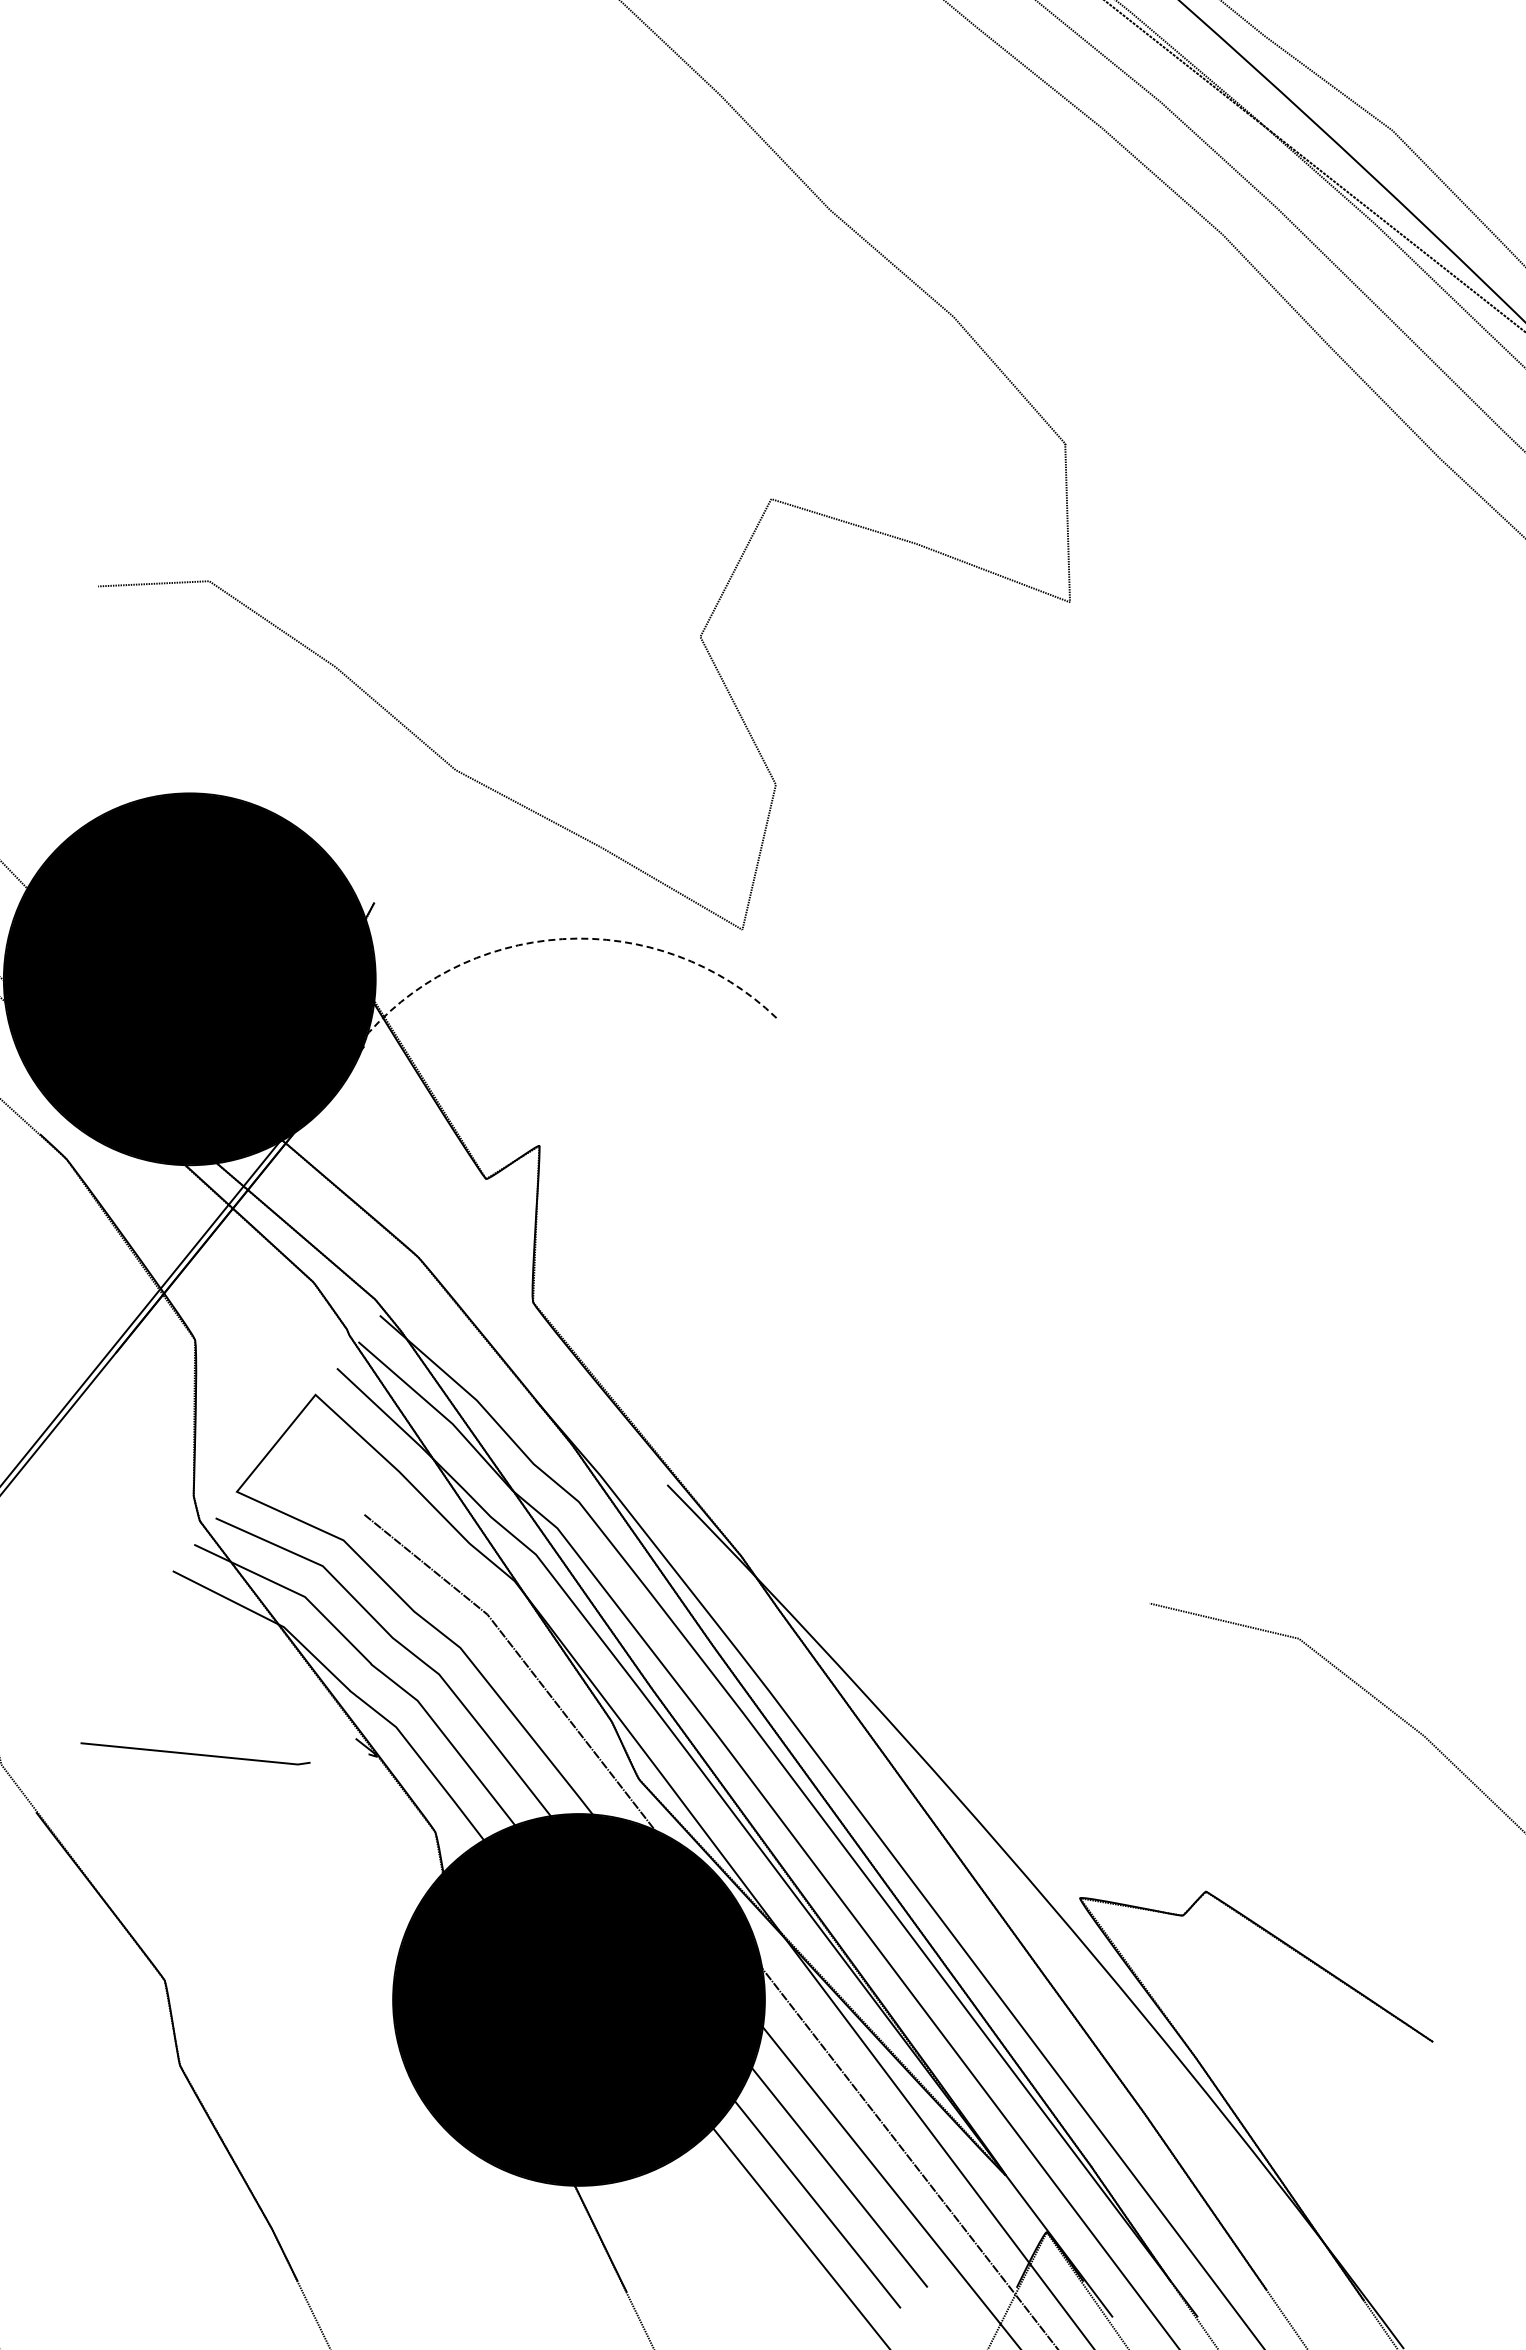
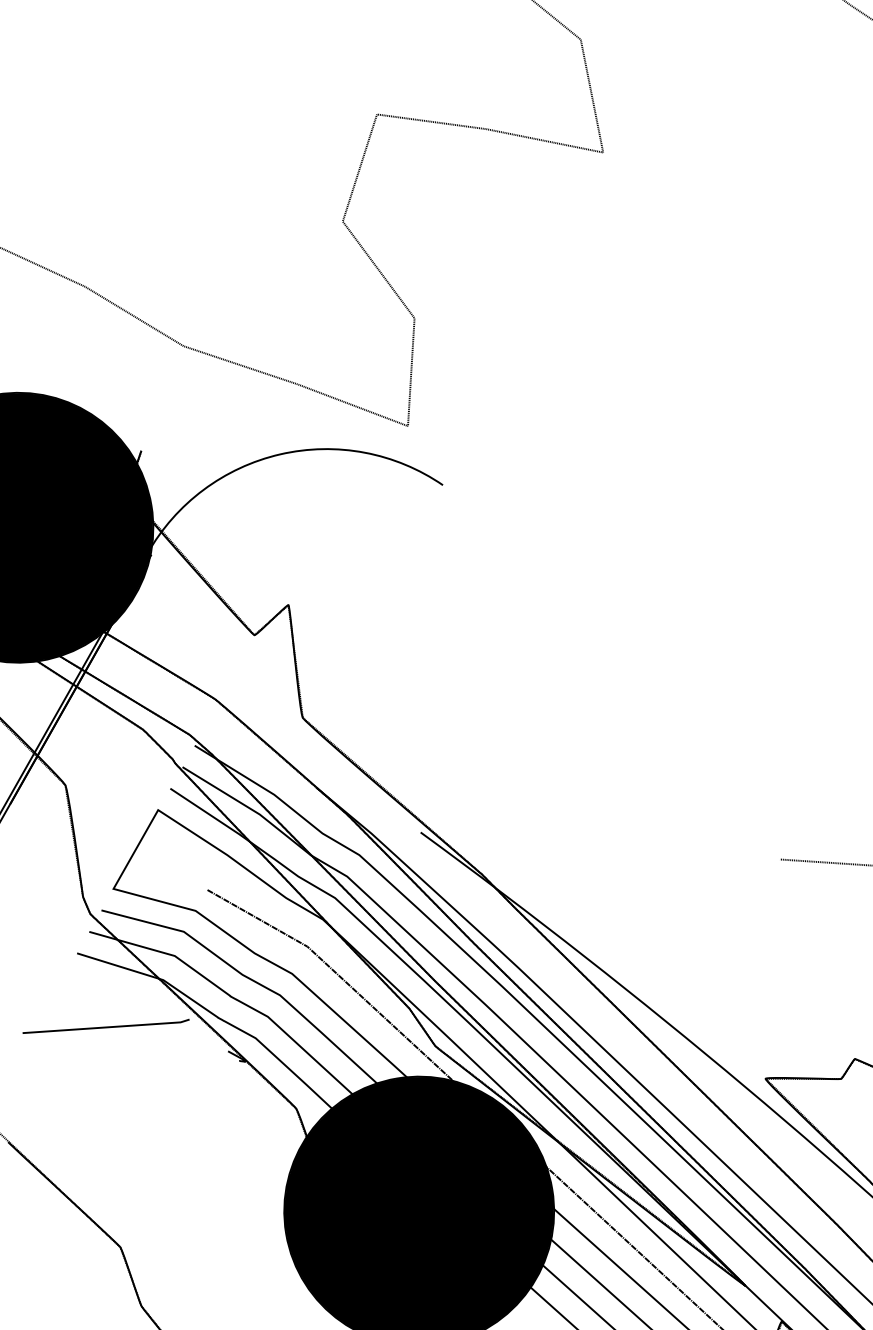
arc: (562, 939) -> (280, 454), dashed -> solid
line: (195, 1753) -> (106, 1026), moved

